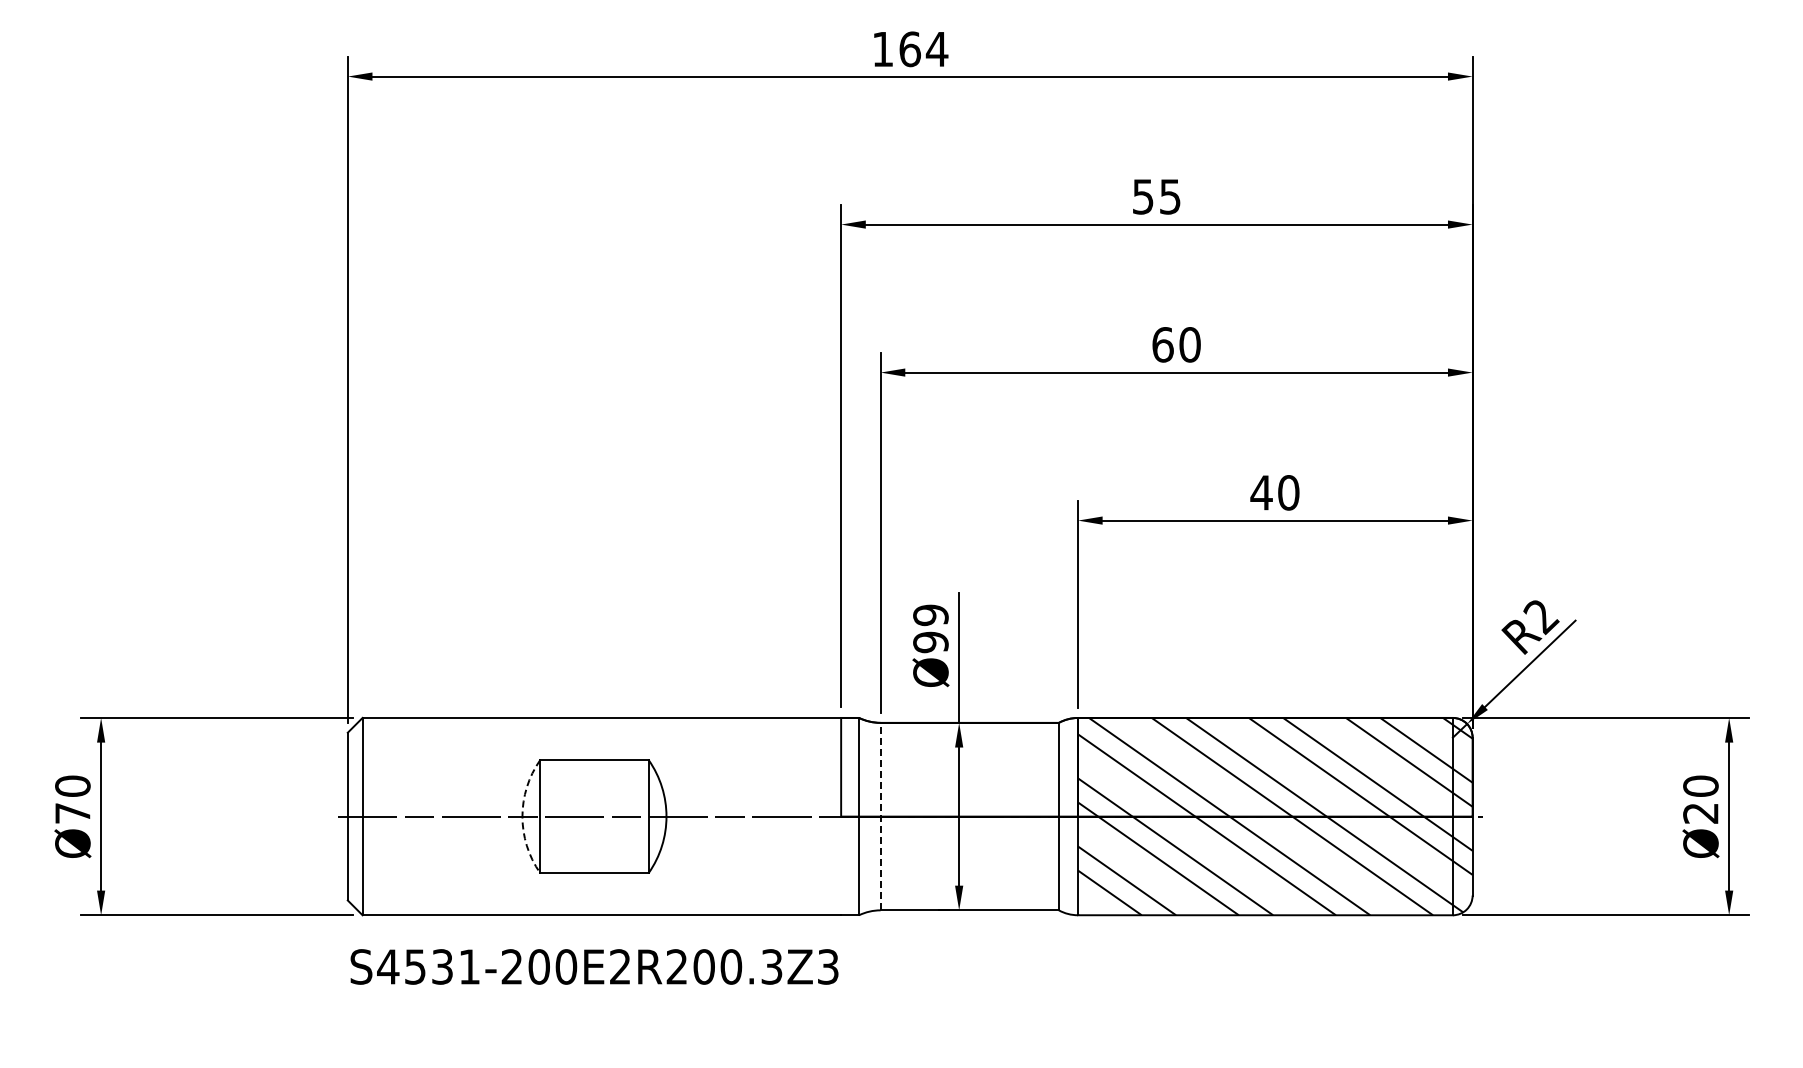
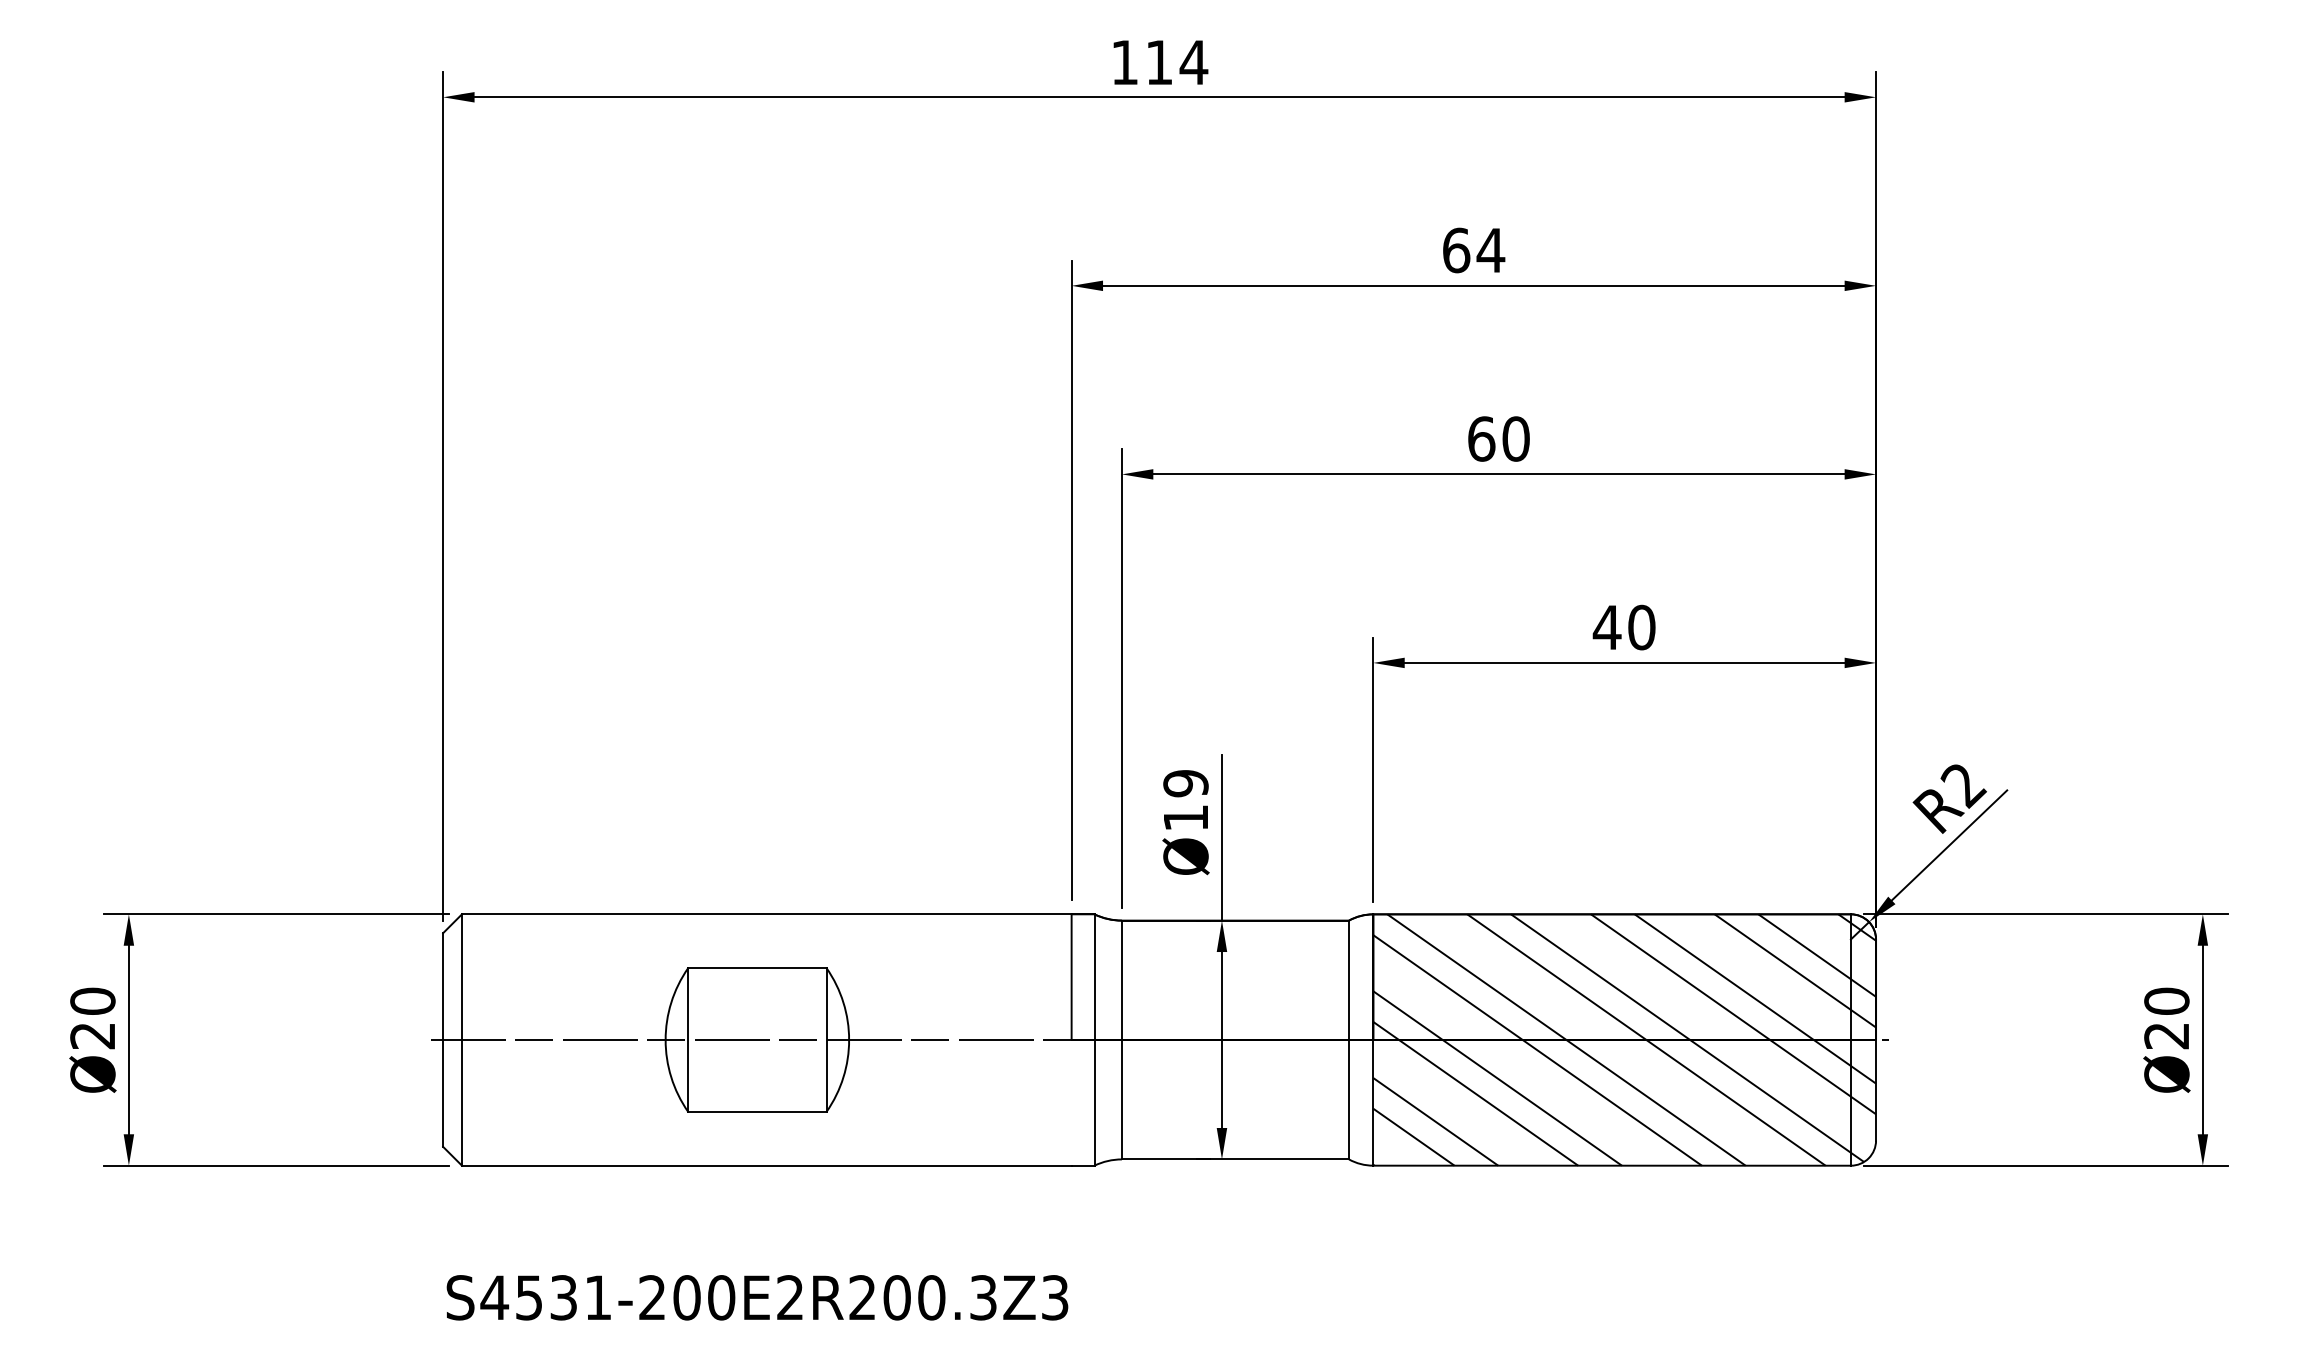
text: (910, 49) -> (1159, 62), 164 -> 114
text: (1156, 196) -> (1473, 250), 55 -> 64
text: (930, 642) -> (1185, 818), Ø99 -> Ø19
text: (72, 813) -> (92, 1036), Ø70 -> Ø20
arc: (522, 816) -> (665, 1039), dashed -> solid
line: (880, 816) -> (1121, 1039), dashed -> solid
text: (594, 966) -> (757, 1297), moved

